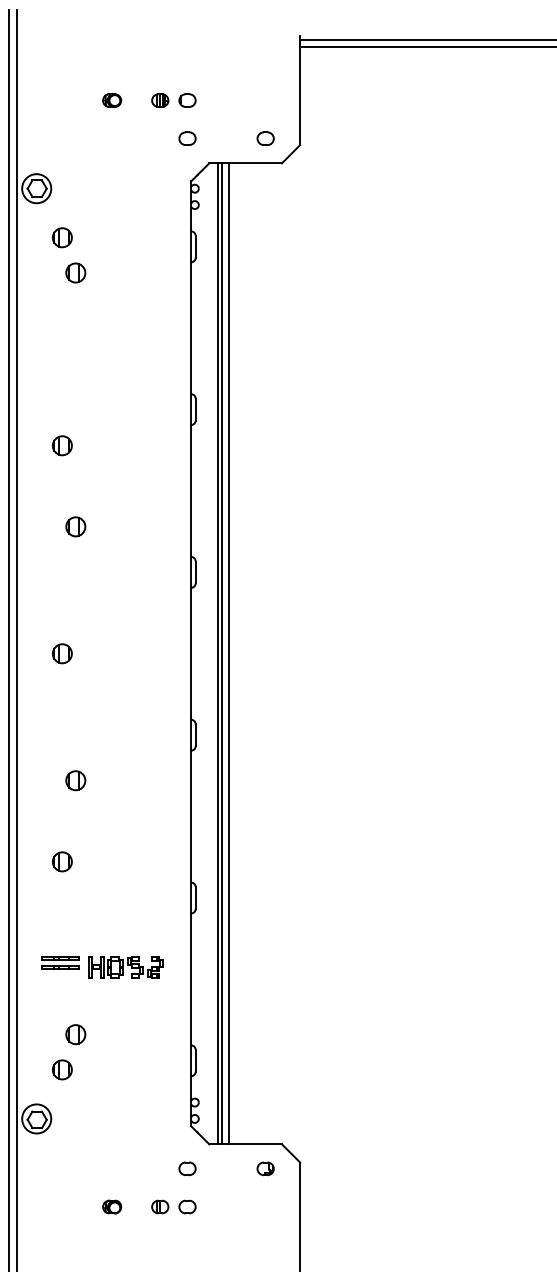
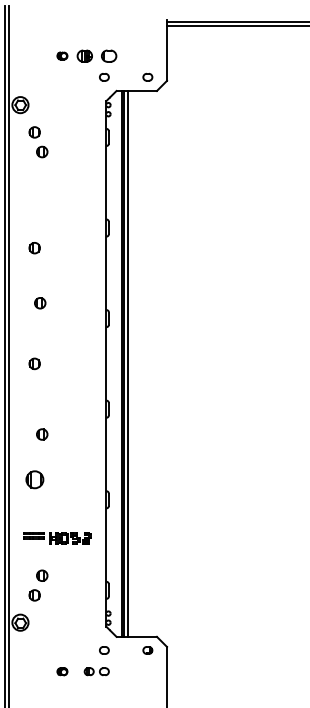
part: (173, 99) -> (96, 55), size x1.6
part: (76, 527) -> (40, 303), moved
part: (61, 861) -> (34, 479), size x1.6

